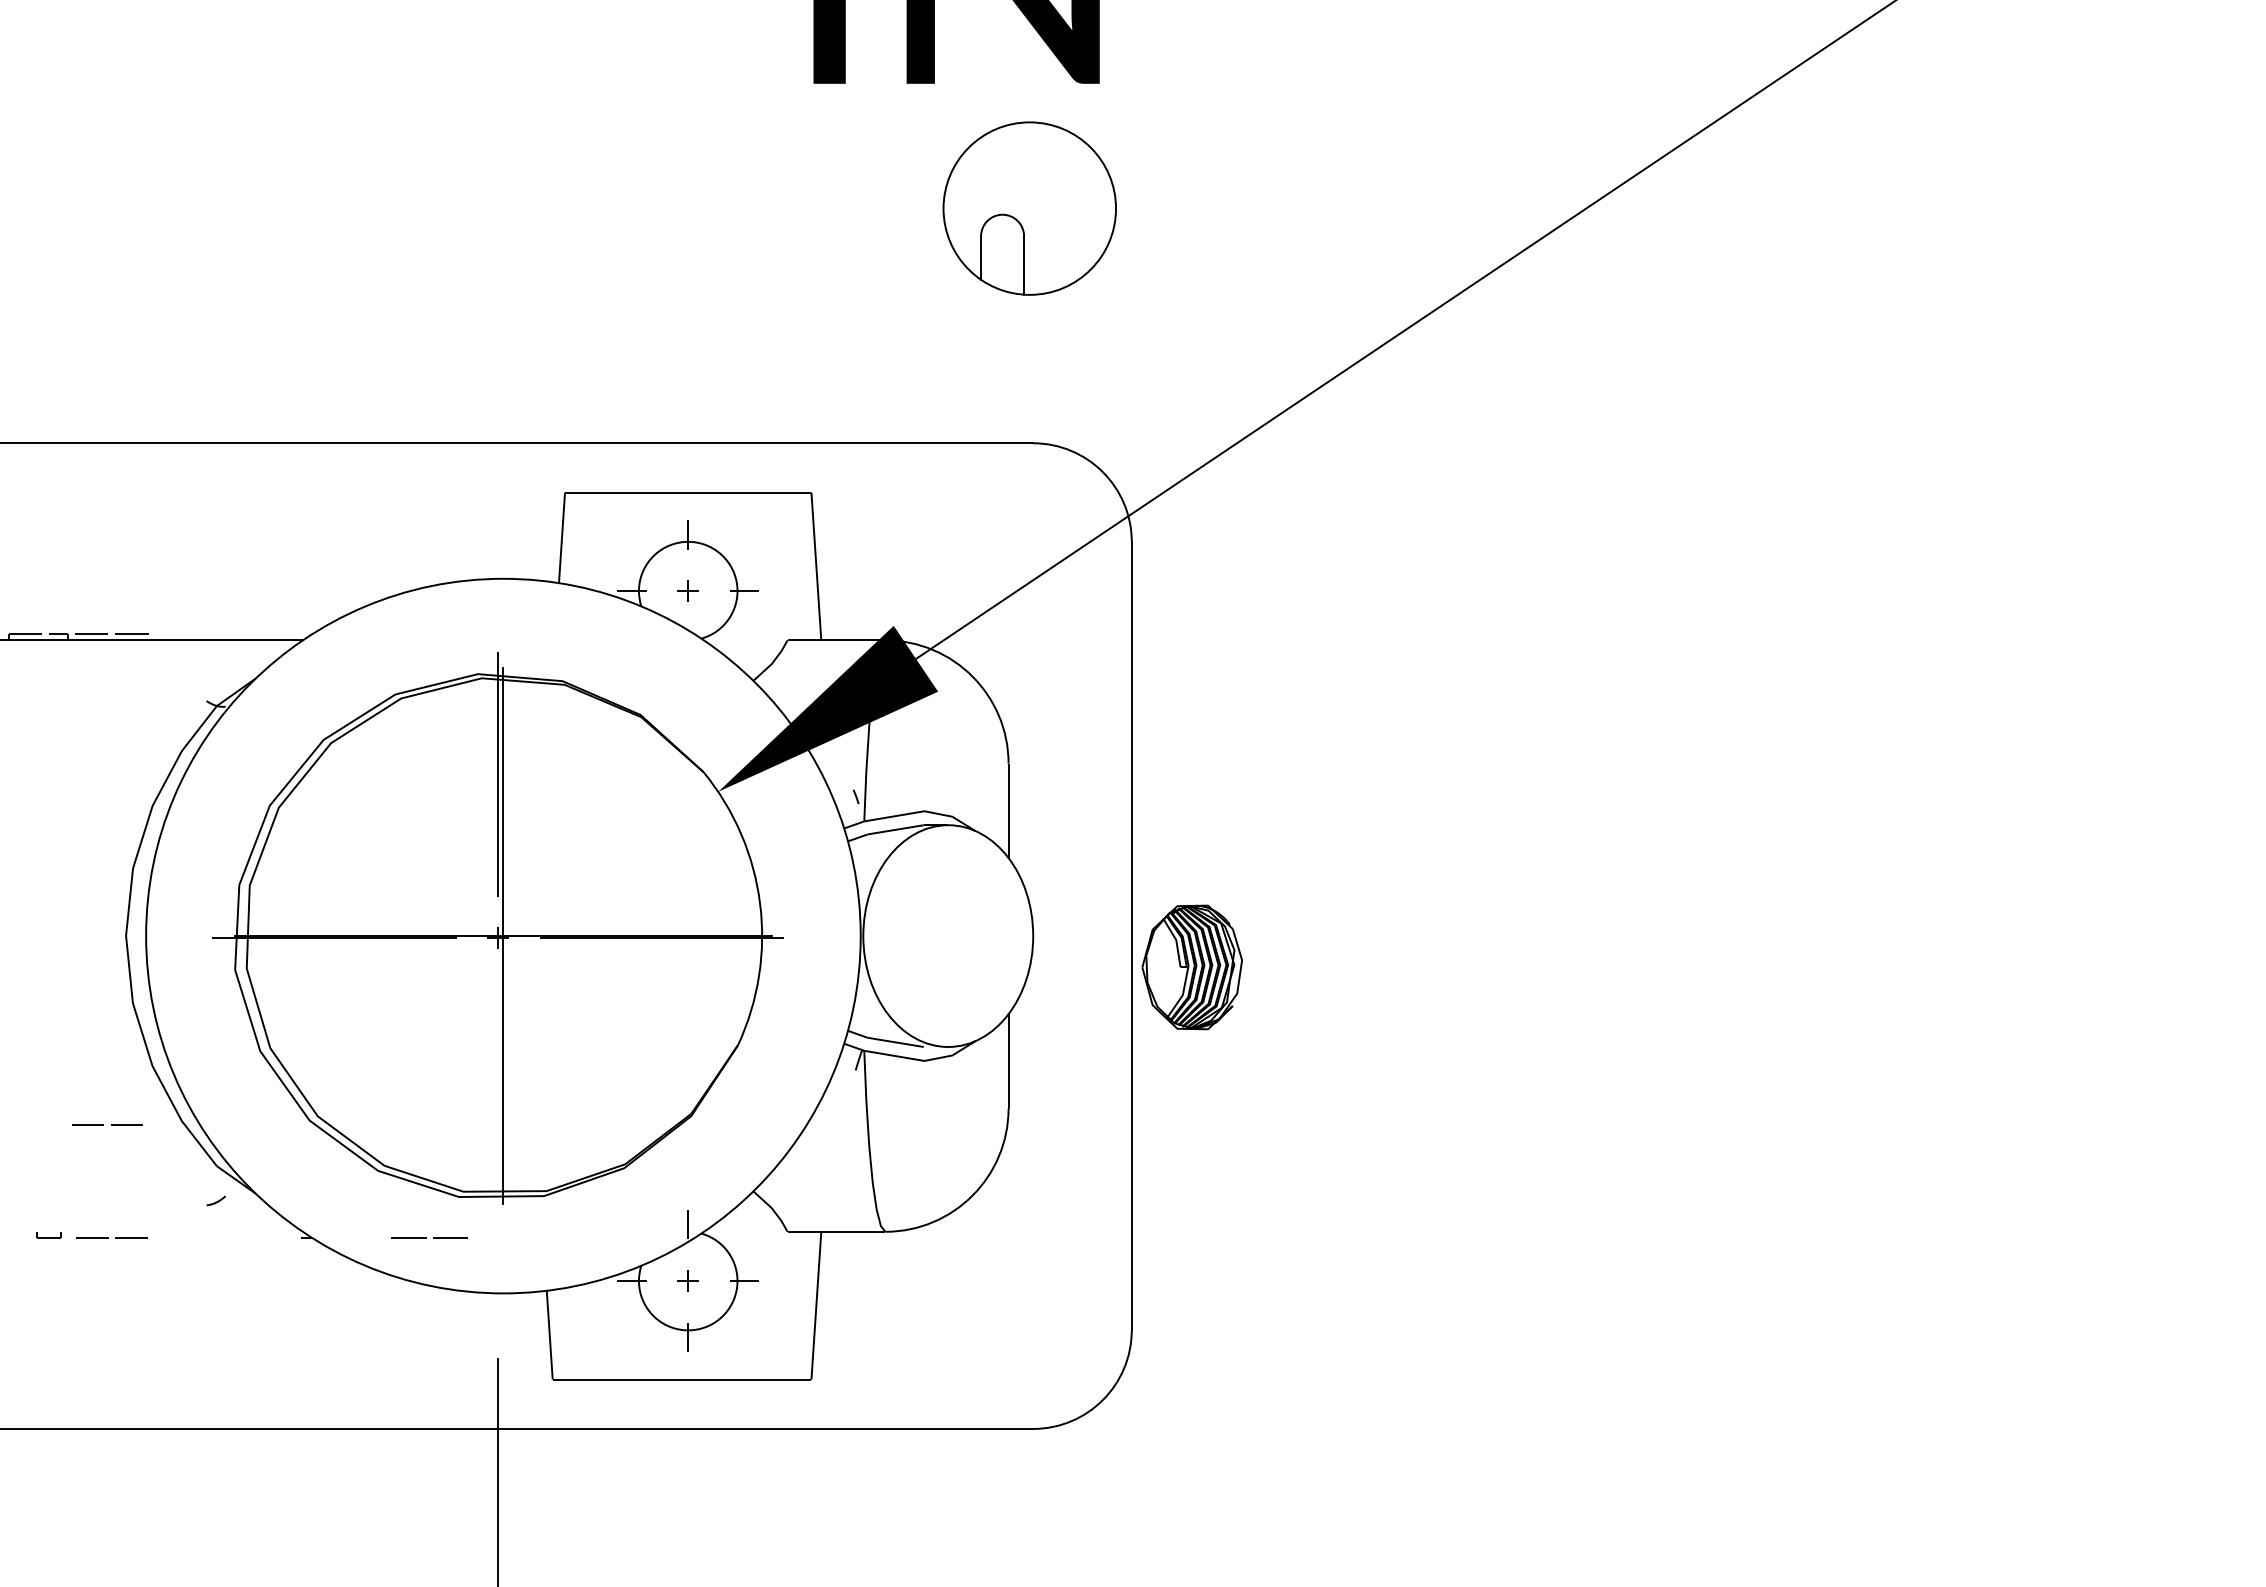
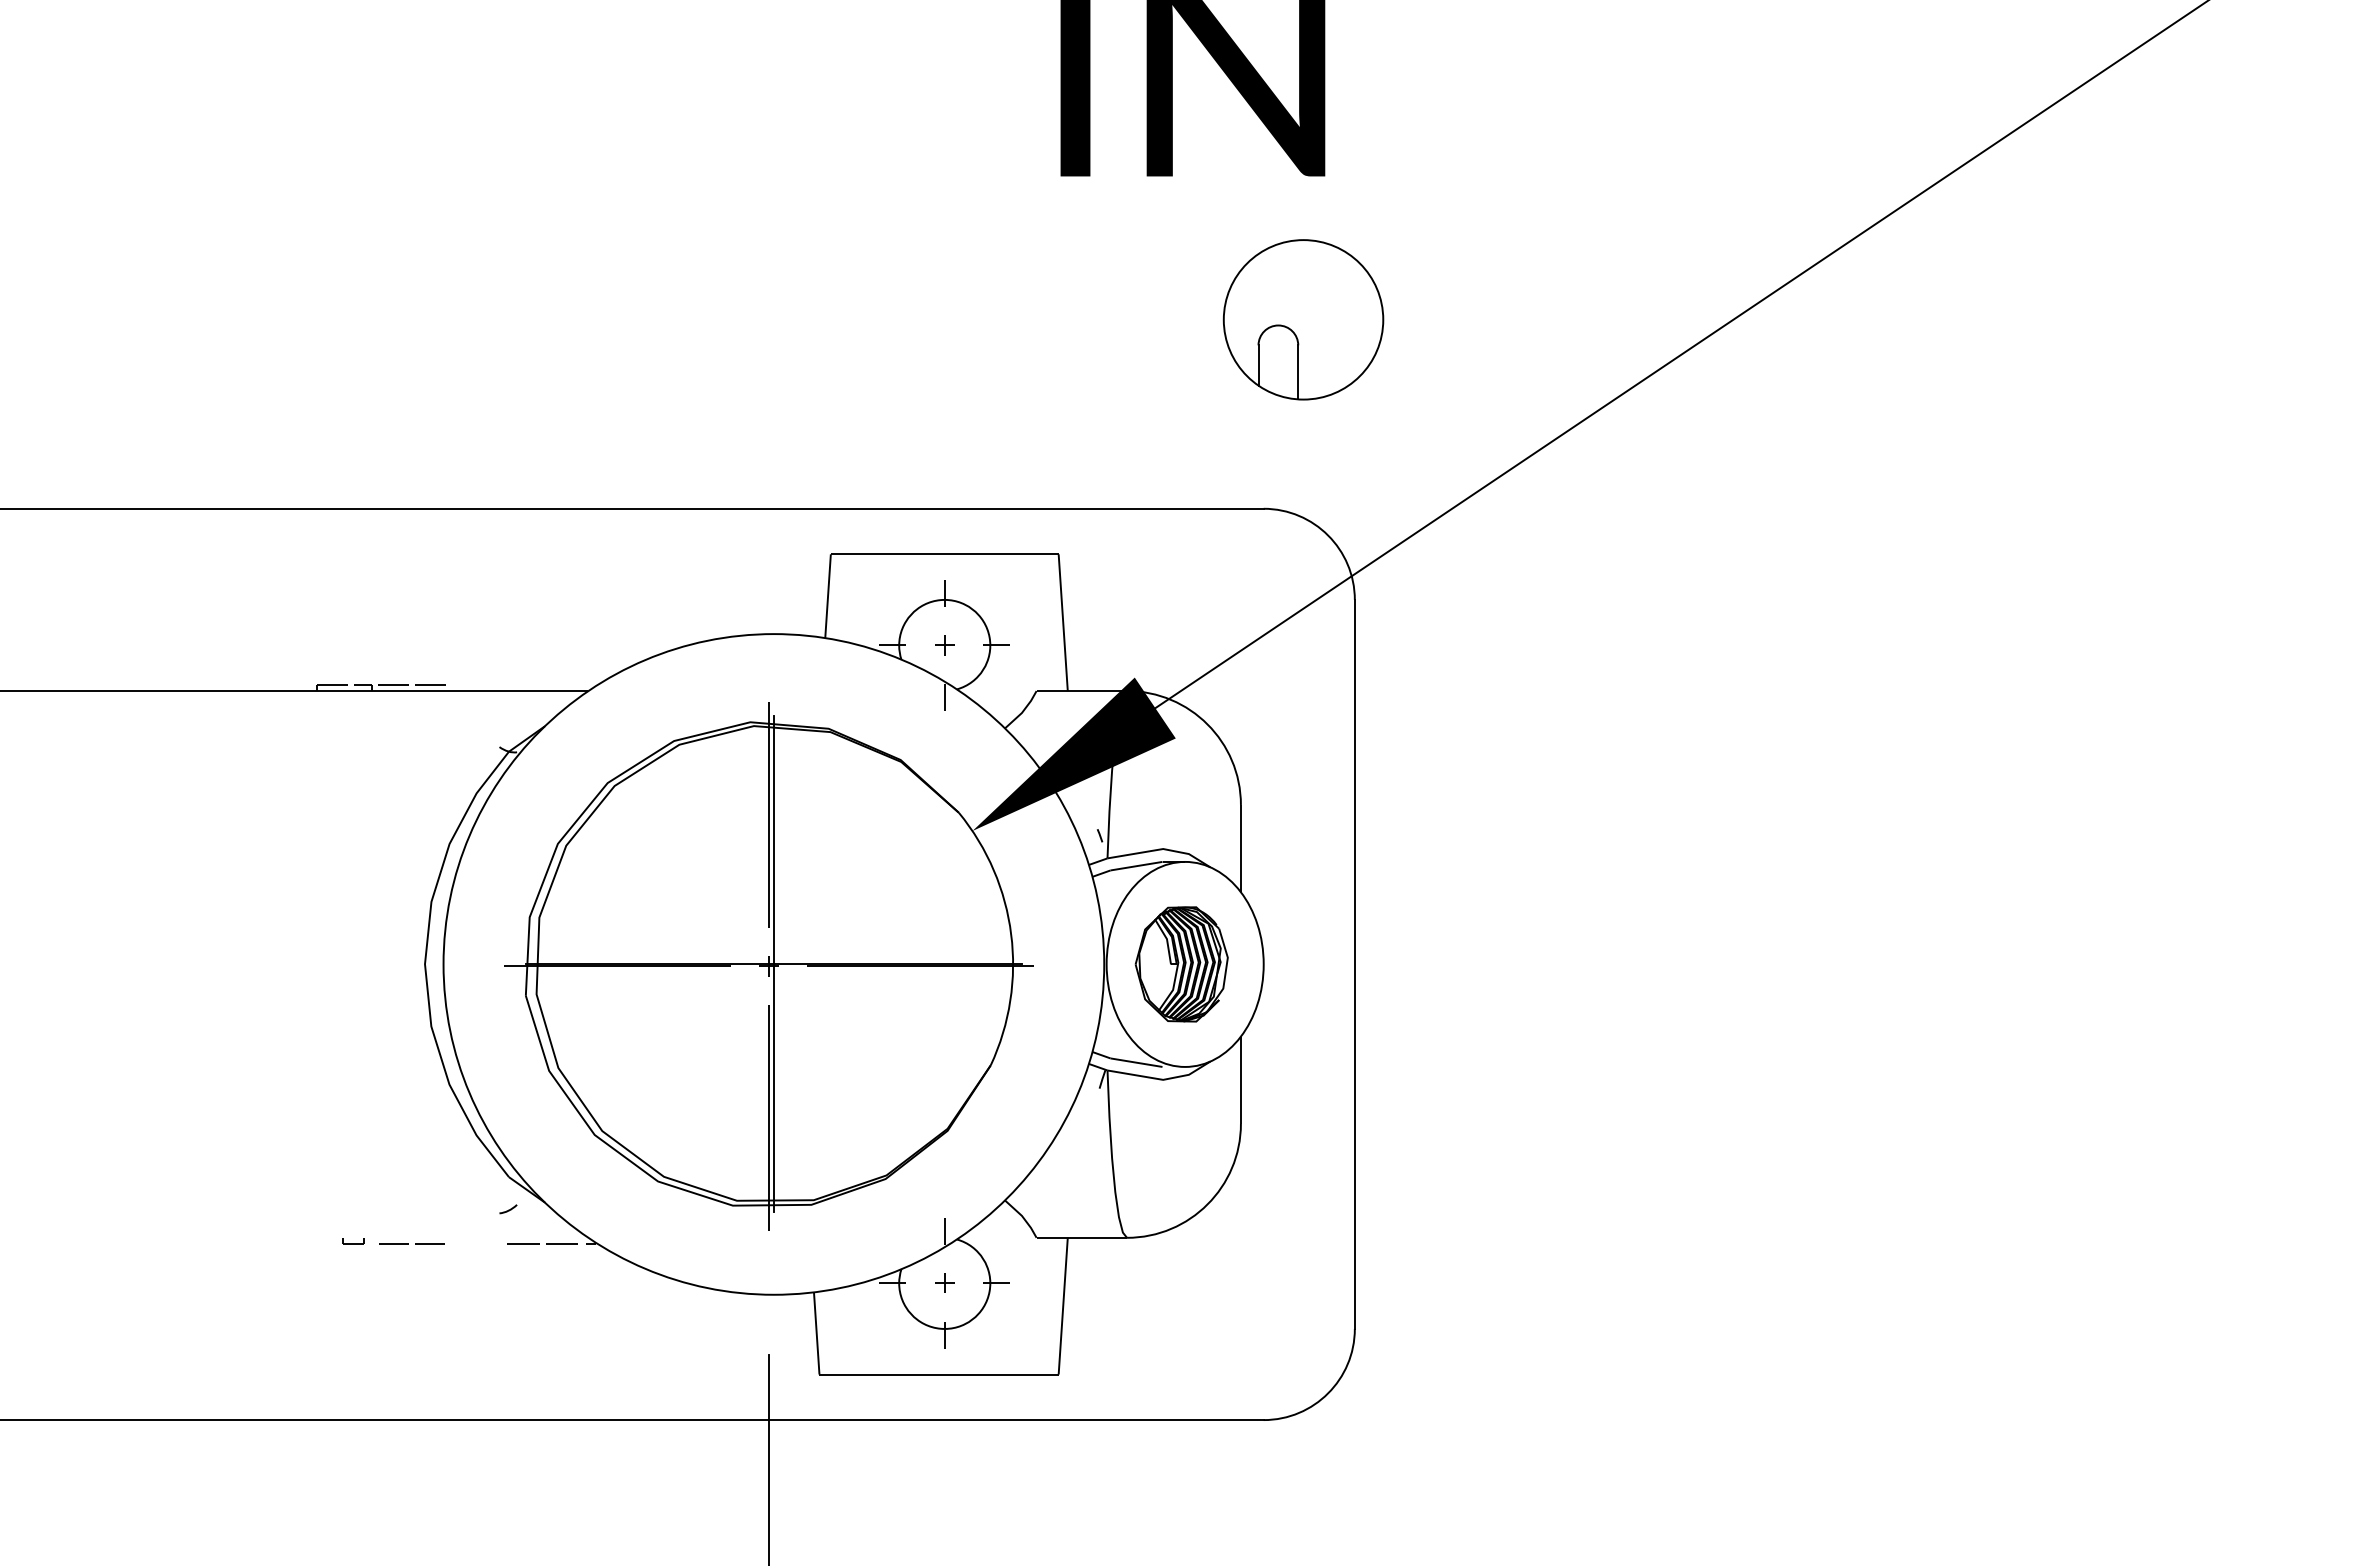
part: (1029, 208) -> (1303, 319), moved
line: (687, 647) -> (944, 697), added
part: (1191, 967) -> (1181, 964), moved
line: (497, 1101) -> (768, 1117), added
line: (103, 1125) -> (404, 1139), removed
line: (426, 1237) -> (539, 1243), moved

